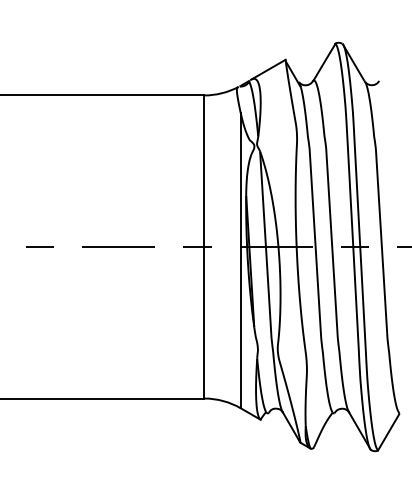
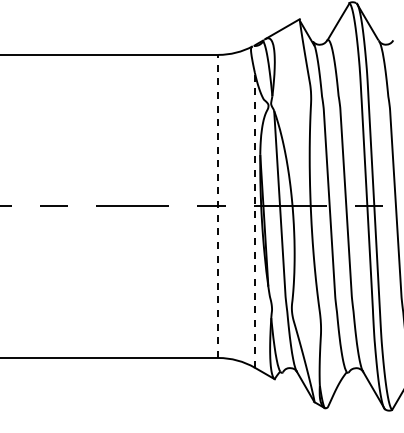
line: (204, 246) -> (218, 205), solid -> dashed
line: (240, 260) -> (254, 219), solid -> dashed

